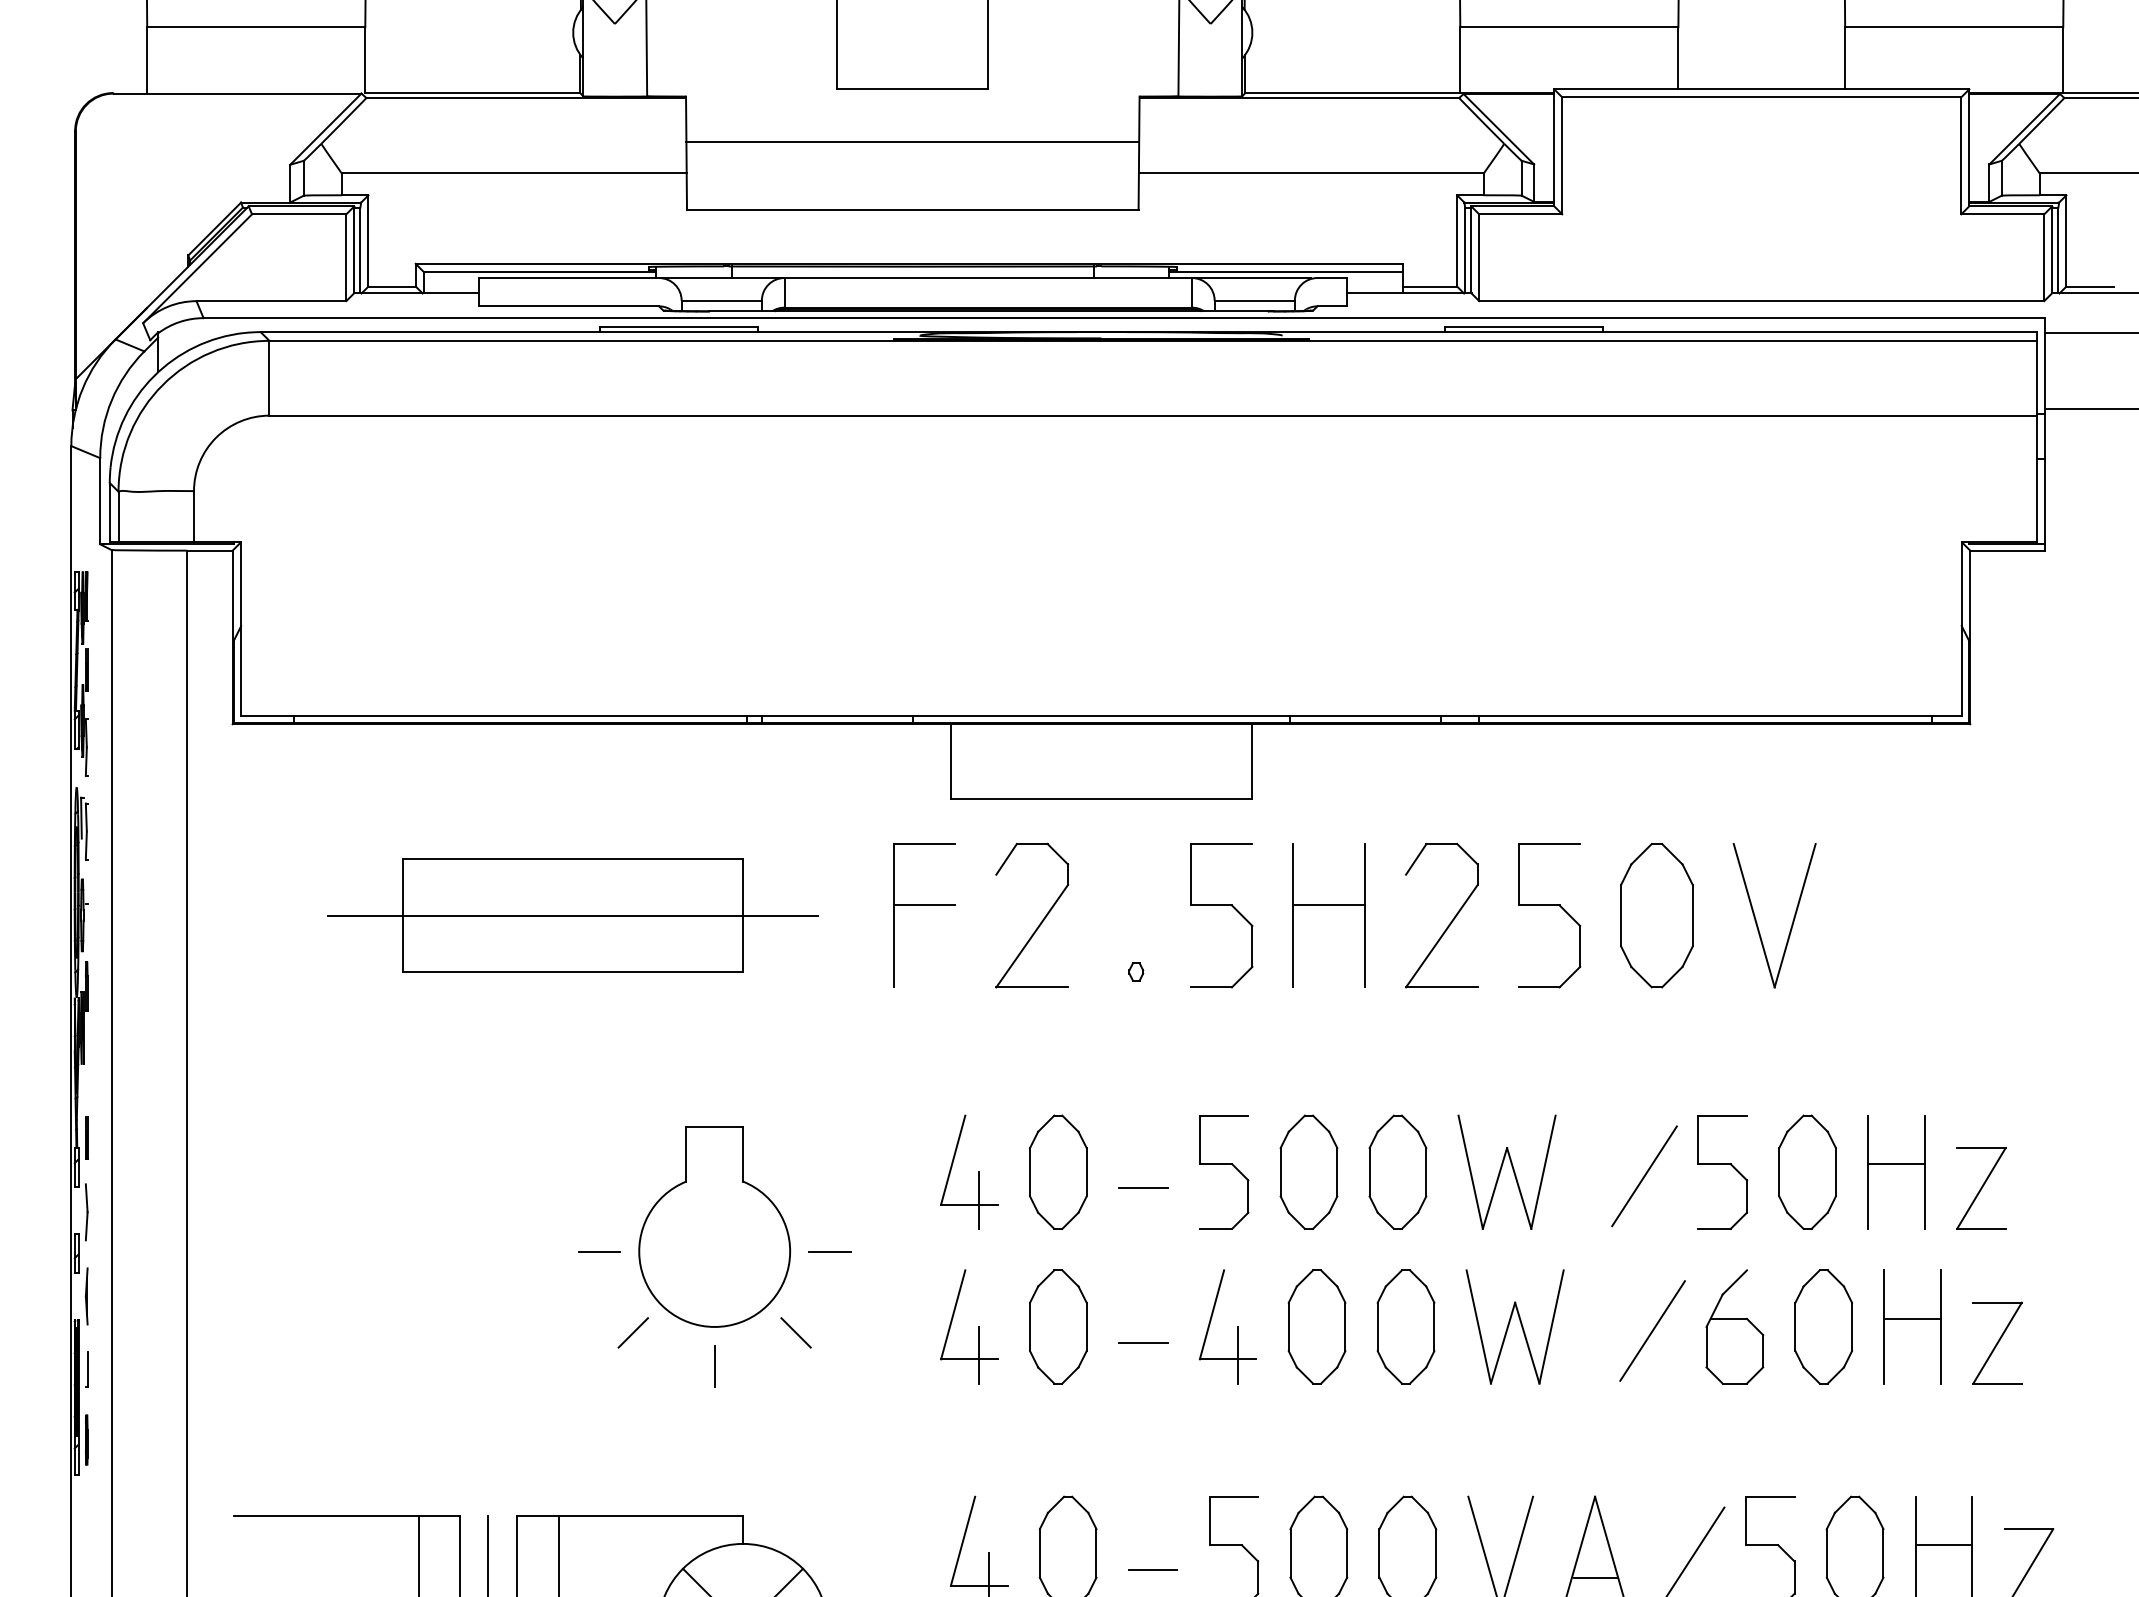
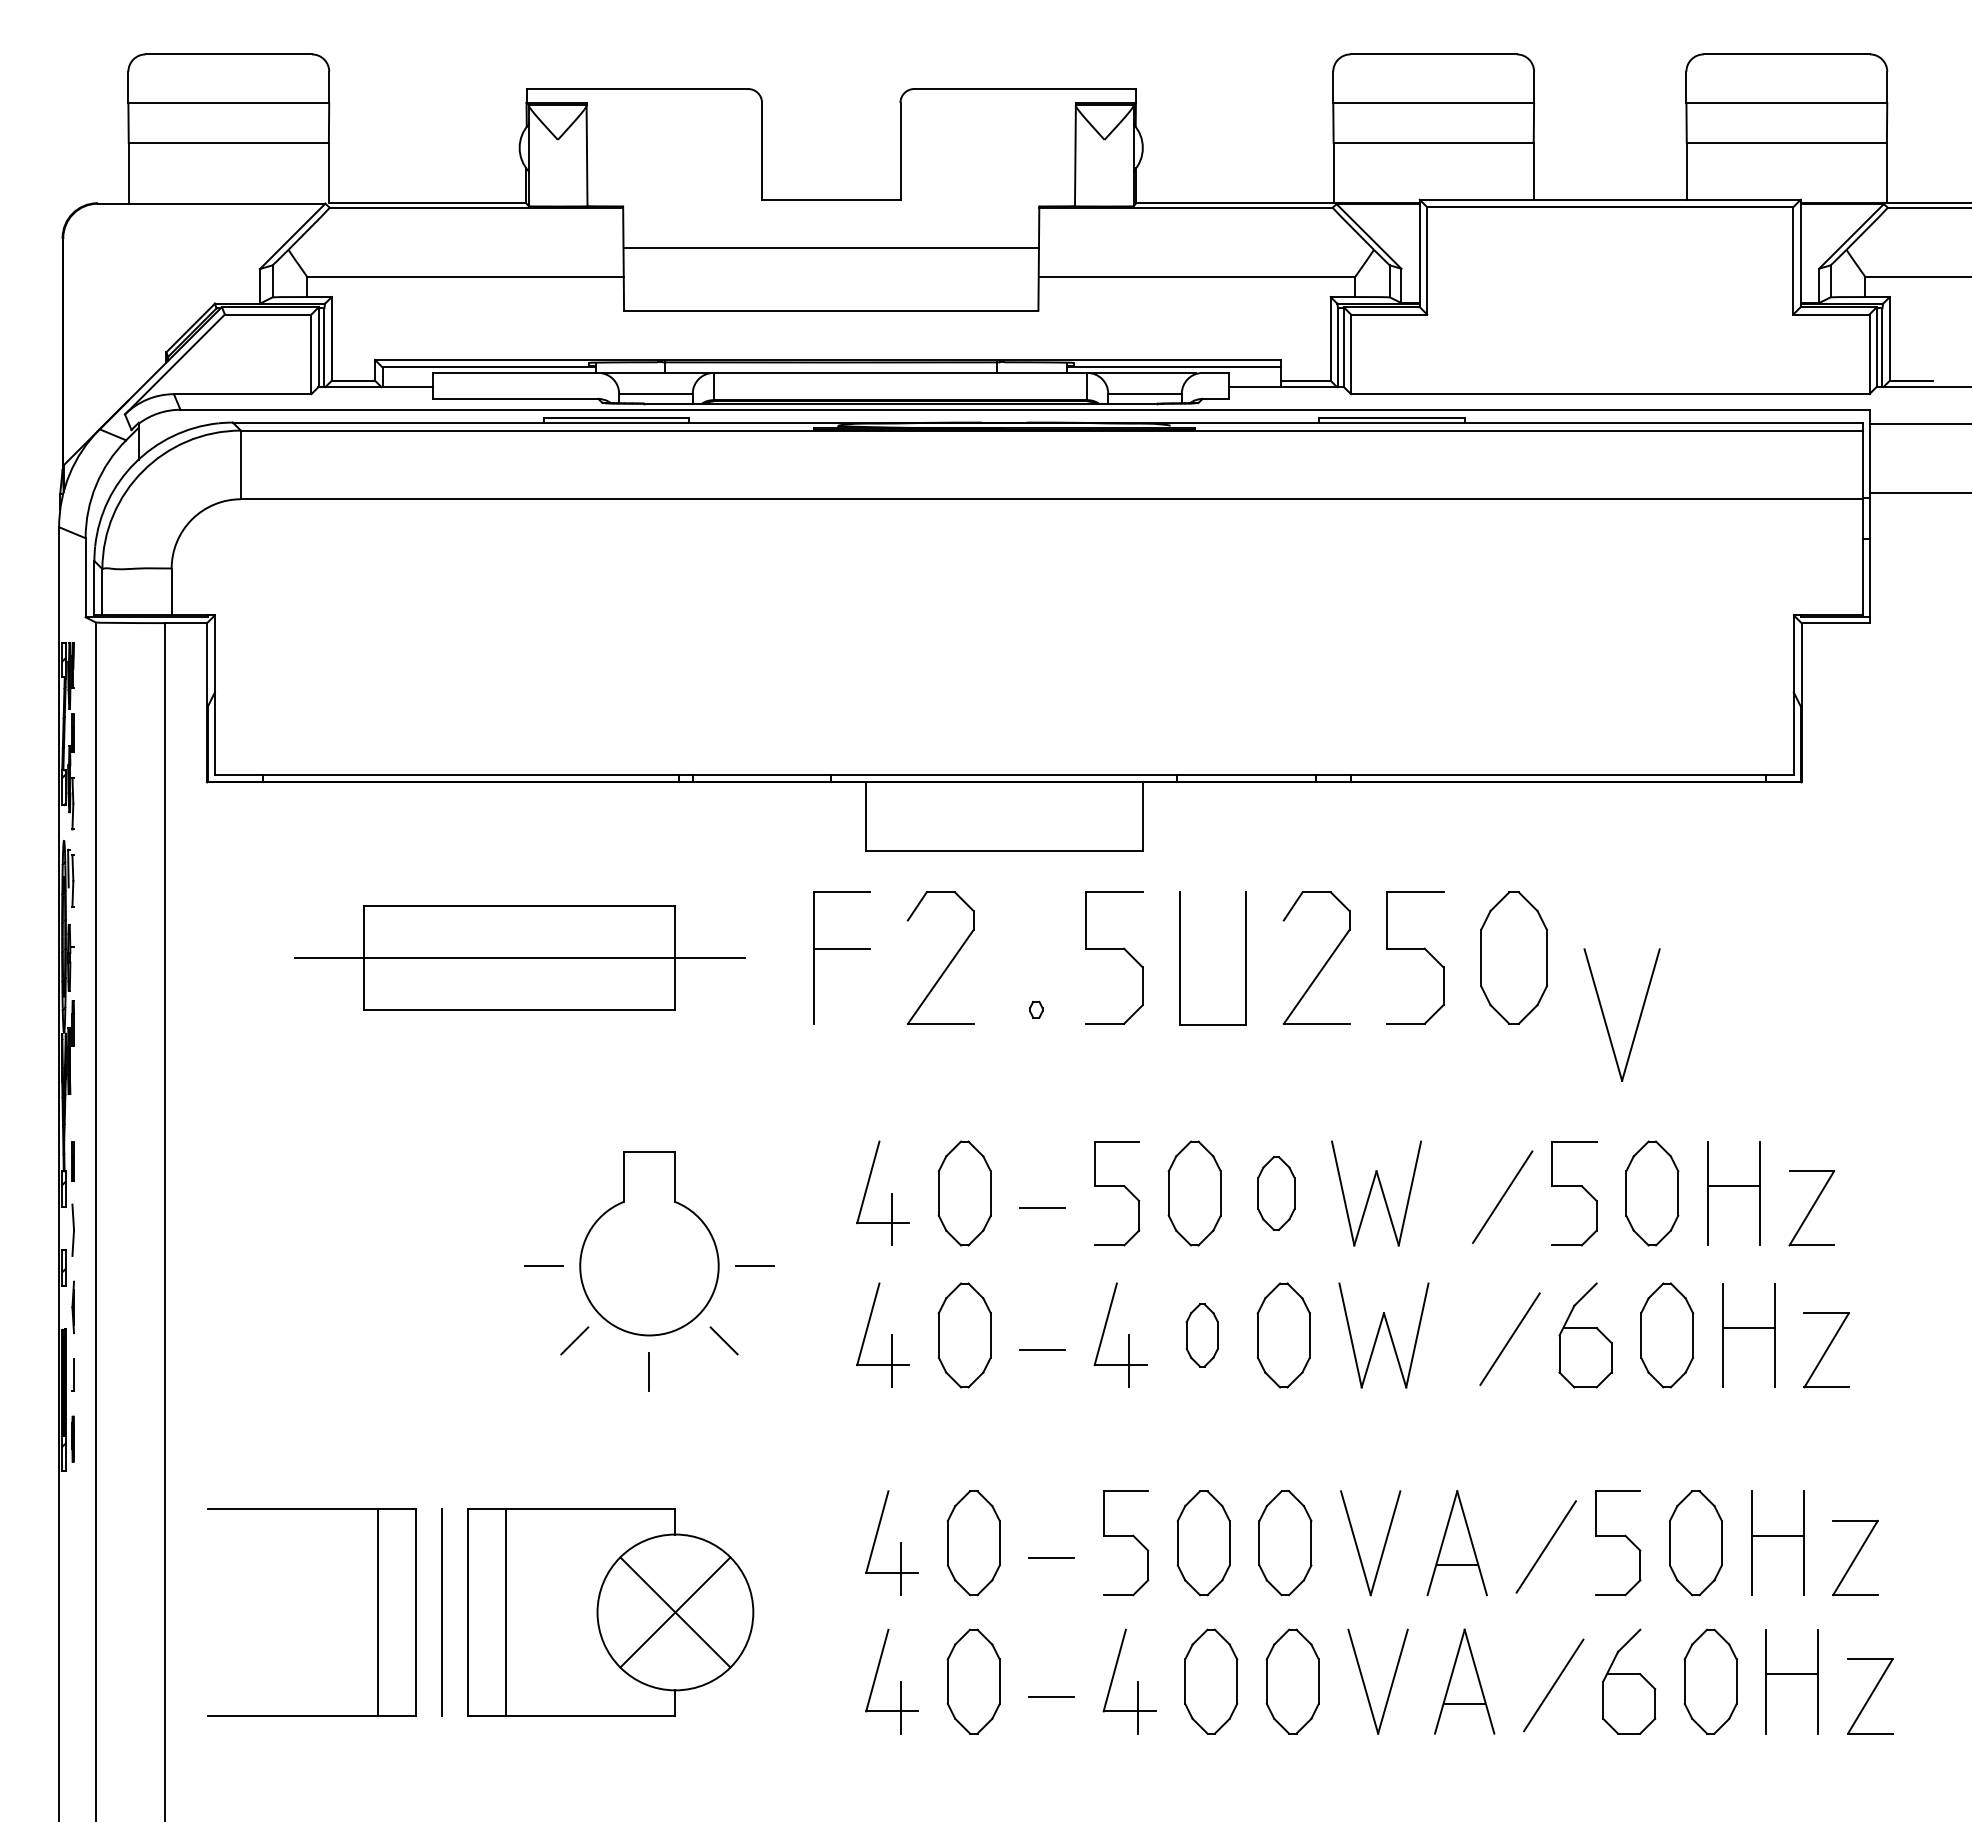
line: (1329, 905) -> (1213, 1024), moved
part: (1756, 919) -> (1605, 1018), moved
part: (1398, 1172) -> (1276, 1193), size x0.7
part: (1317, 1326) -> (1202, 1335), size x0.6

